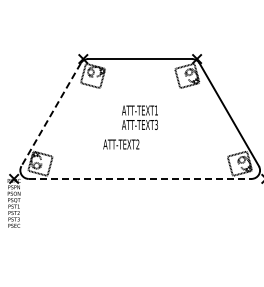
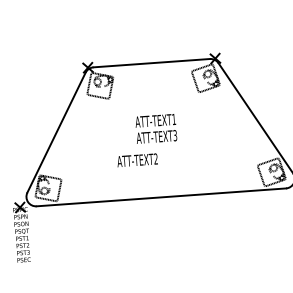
line: (50, 115) -> (55, 133), dashed -> solid
line: (140, 178) -> (161, 196), dashed -> solid

